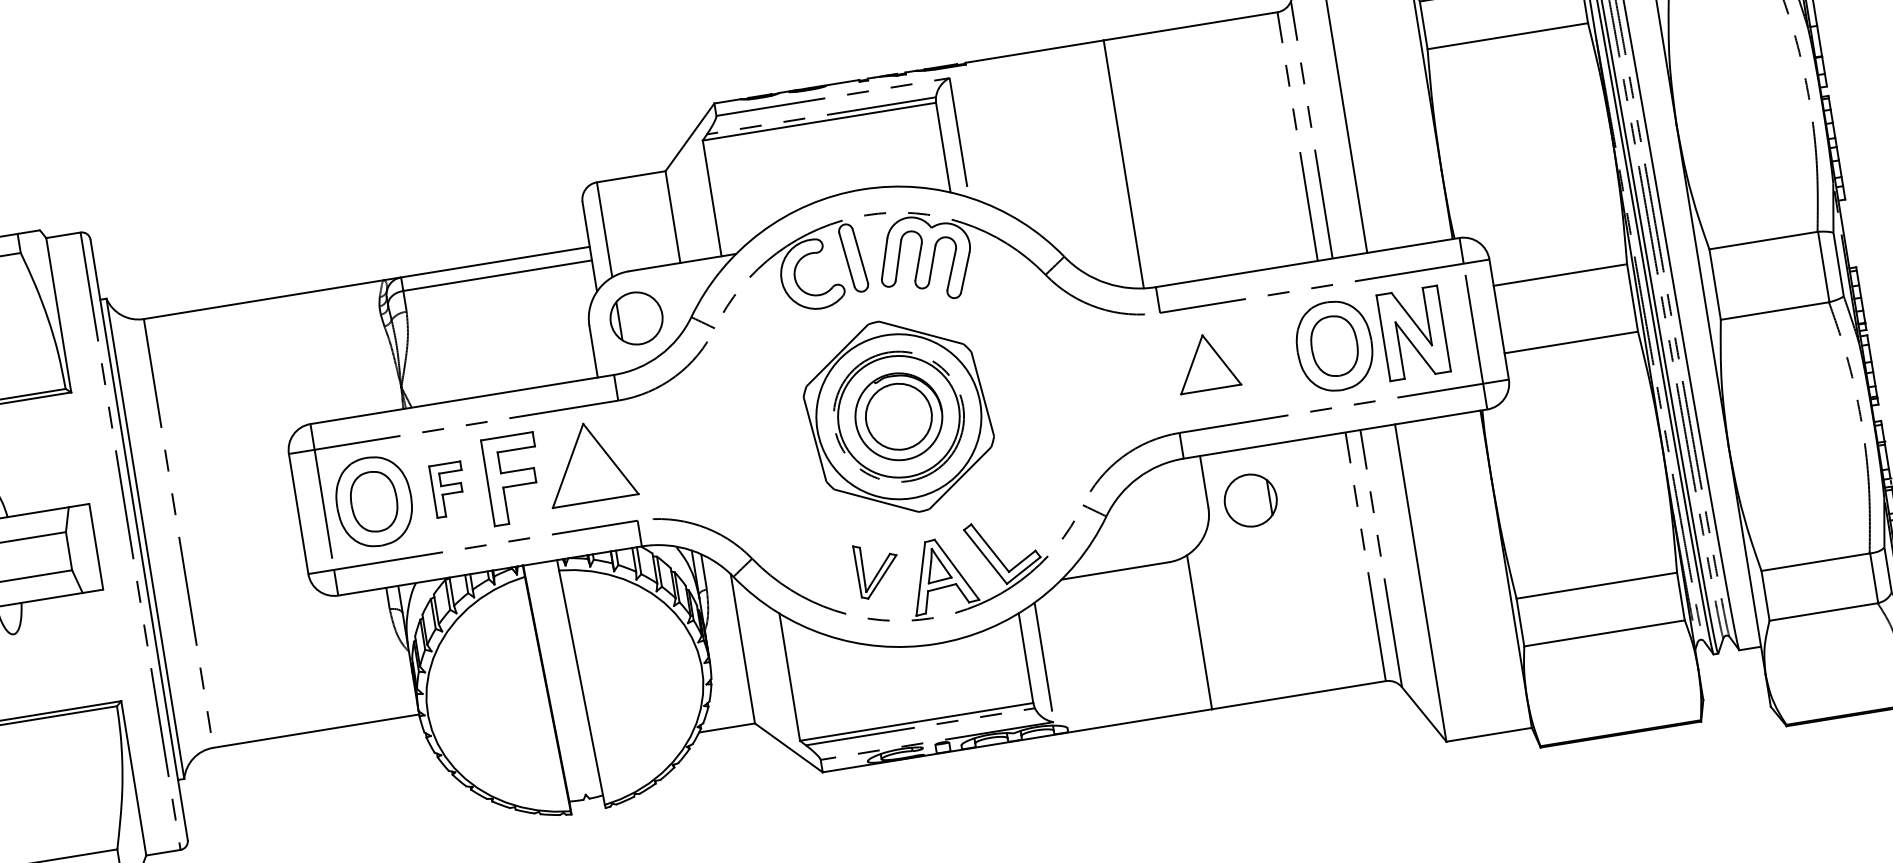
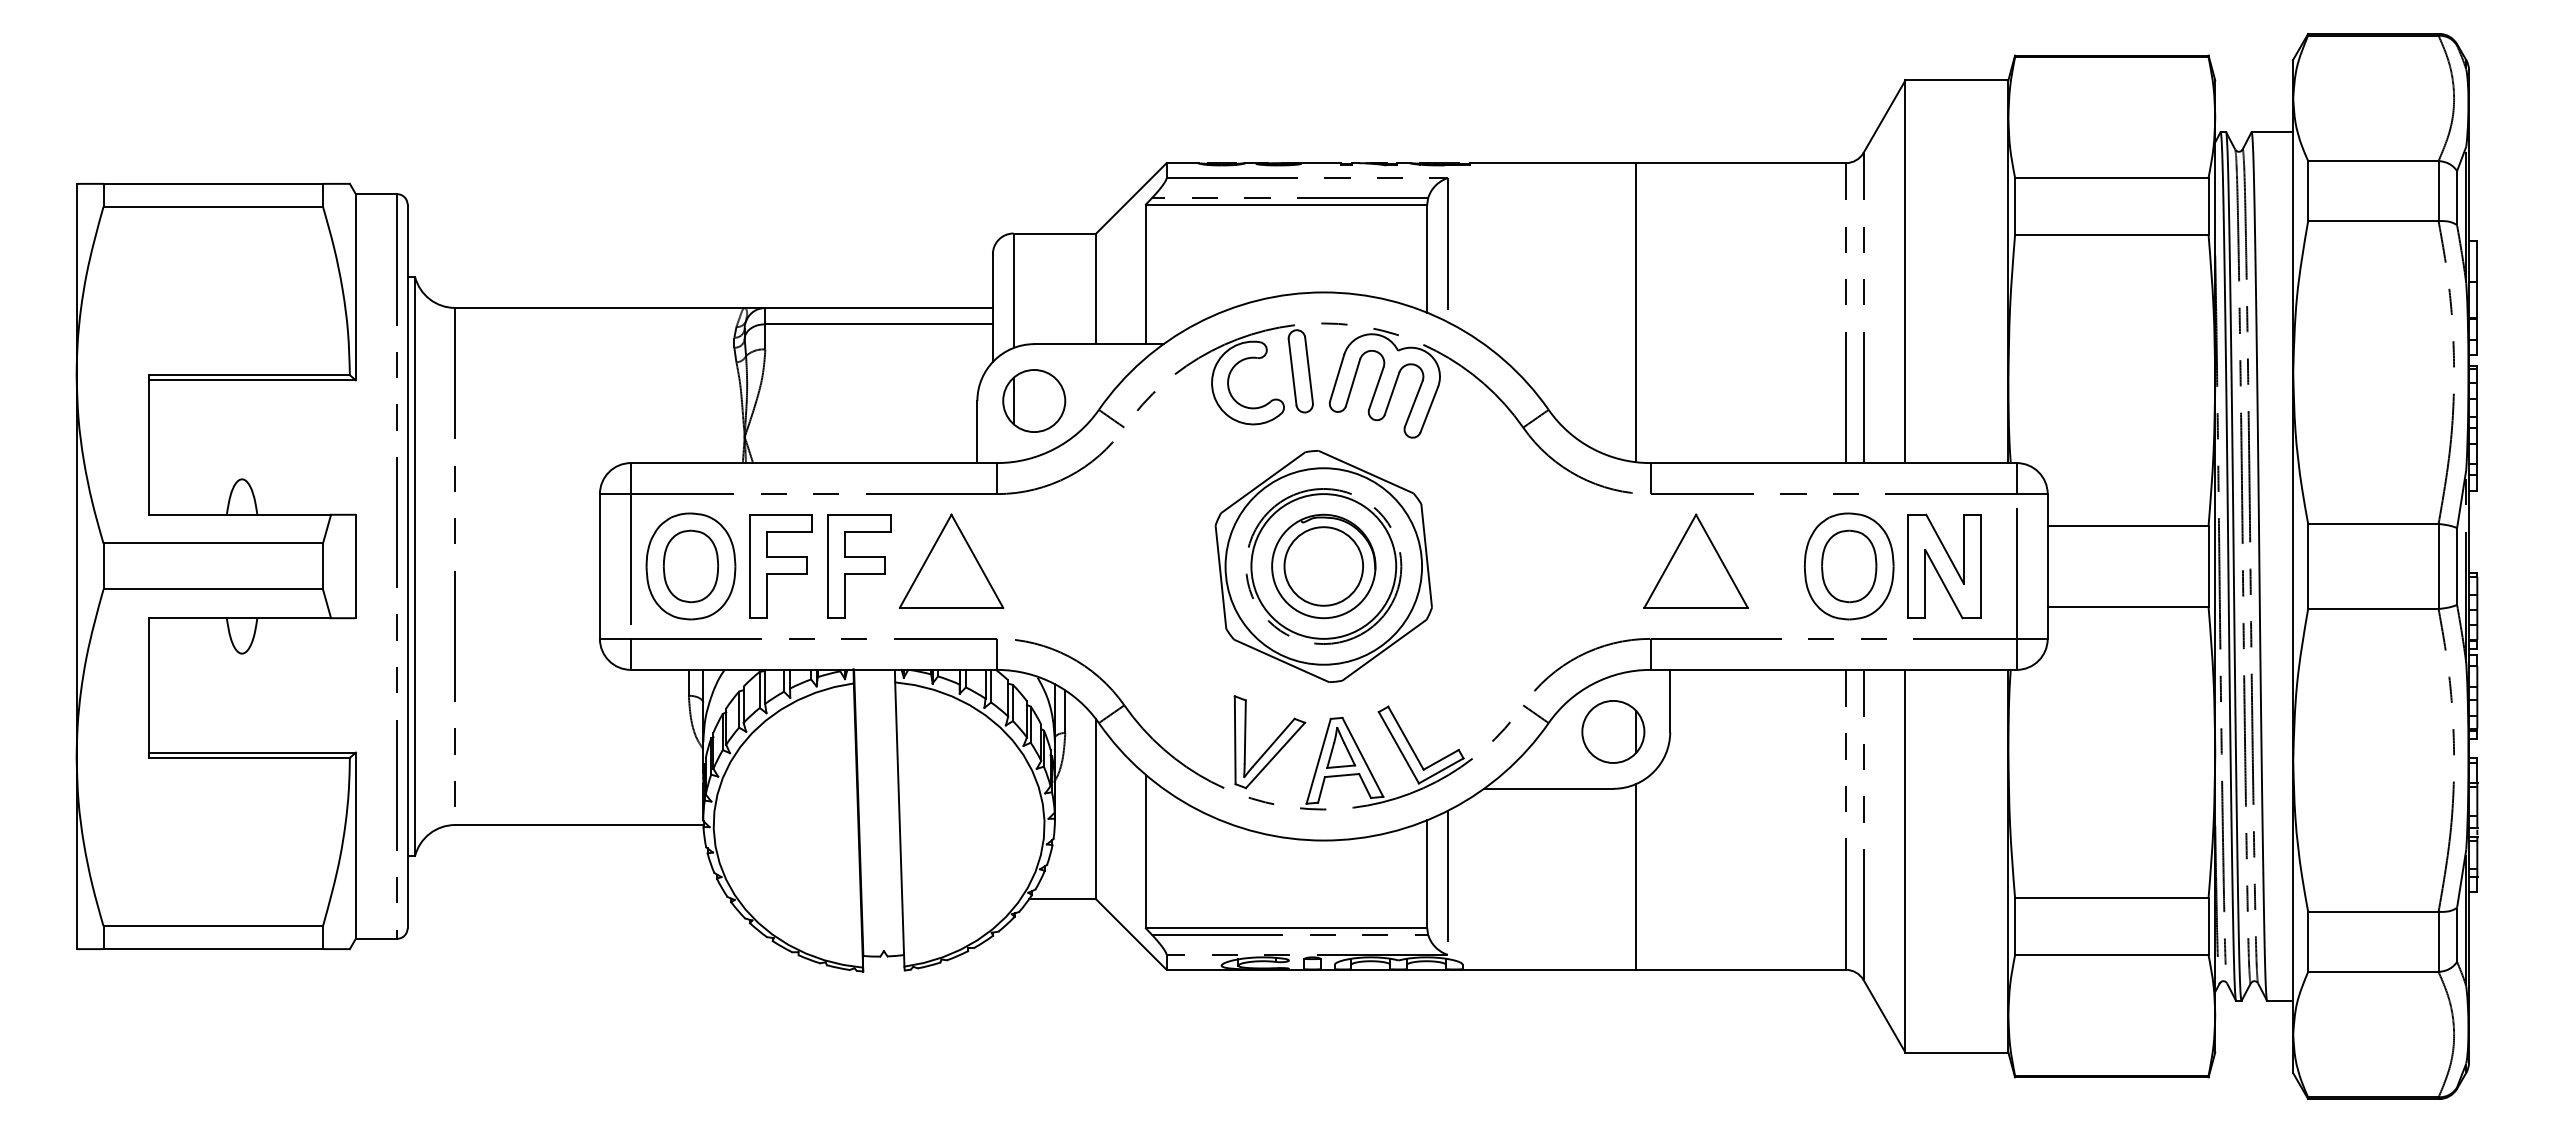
part: (1206, 361) -> (1695, 560), size x1.43
part: (448, 489) -> (780, 566), size x1.67
part: (1250, 500) -> (1613, 731), moved
part: (877, 570) -> (1269, 742), size x1.43

